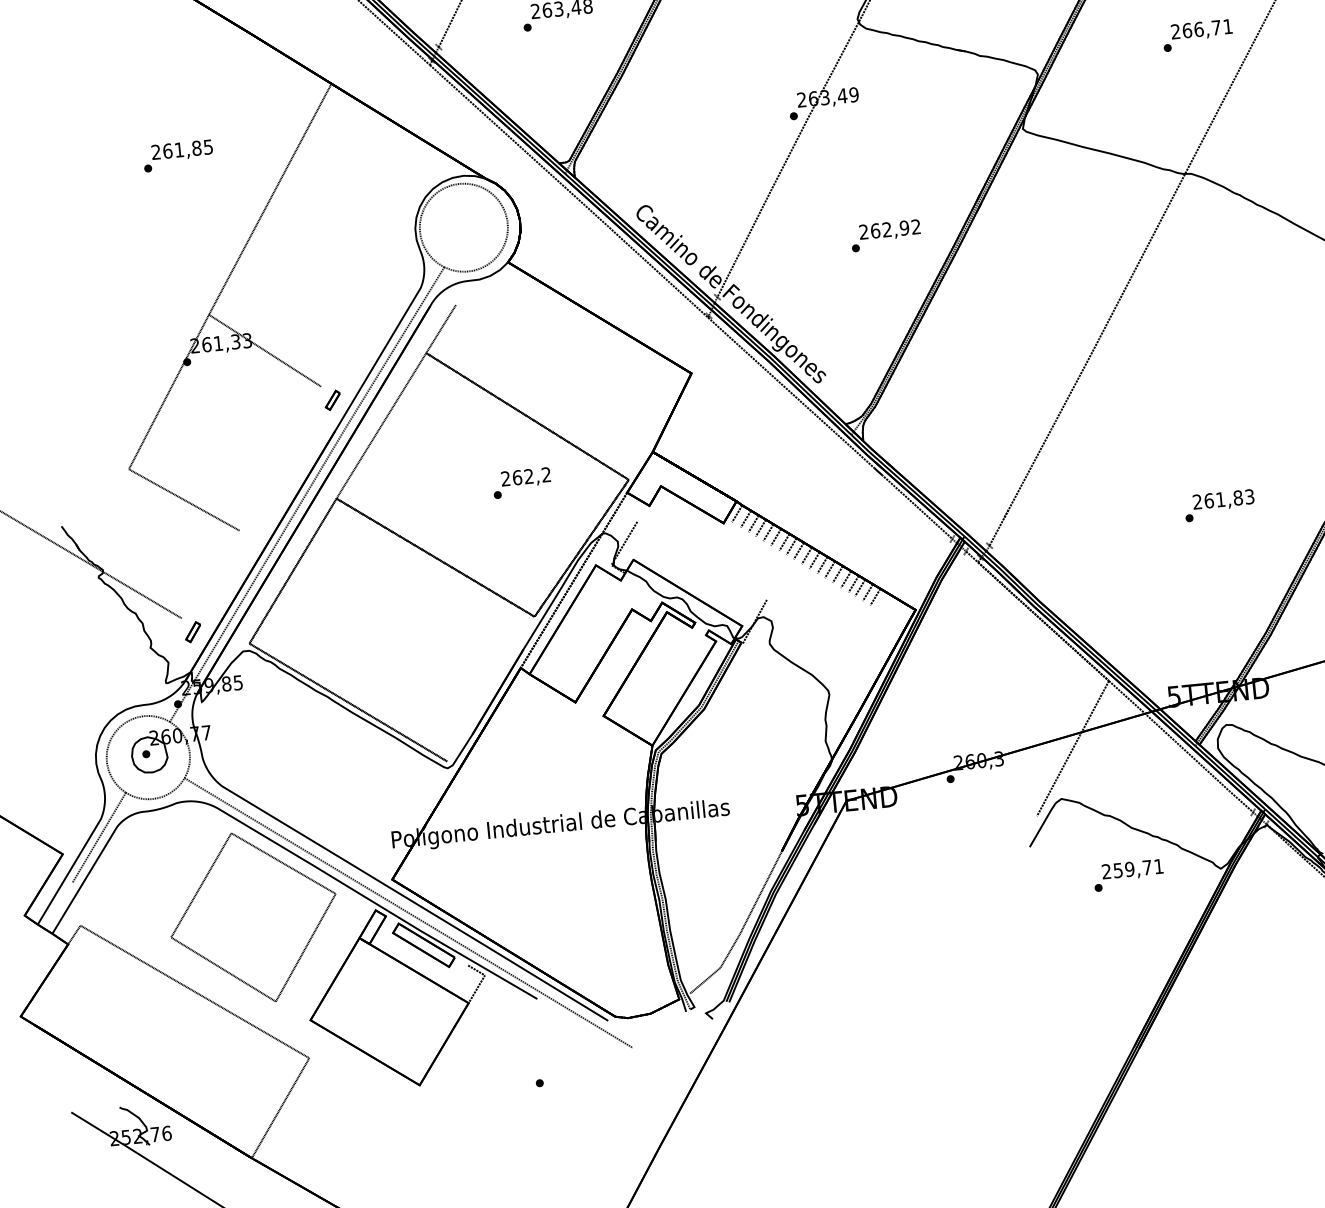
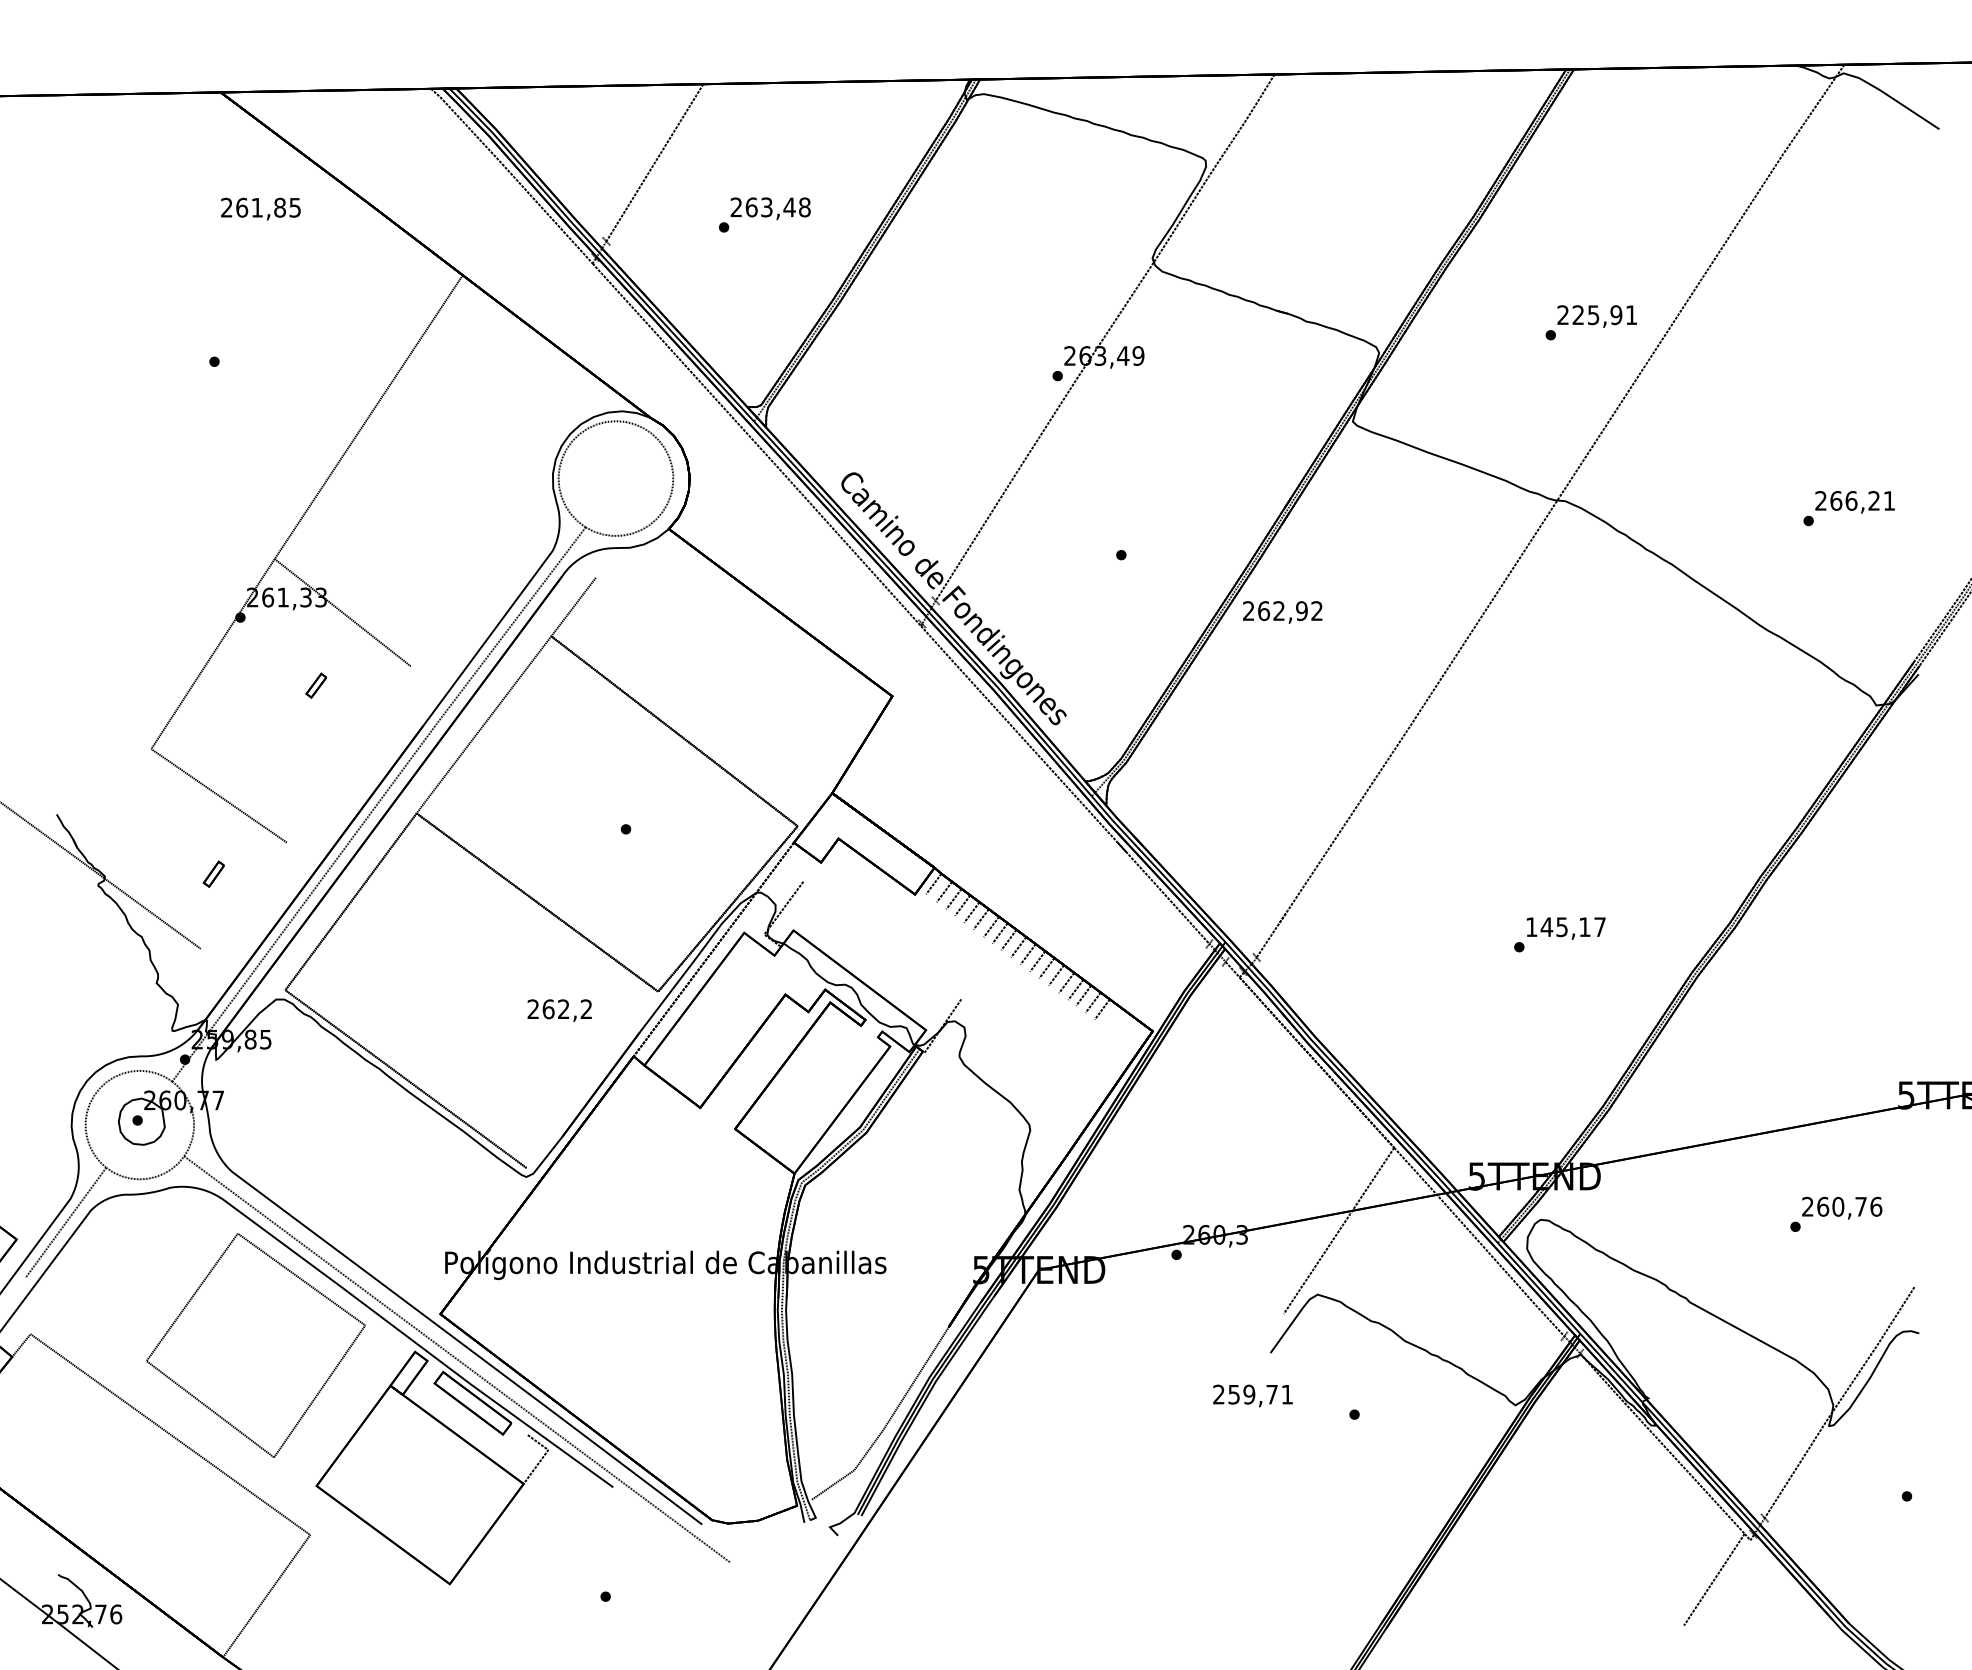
text: (1201, 29) -> (1597, 315), 266,71 -> 225,91
text: (181, 150) -> (260, 208), moved
text: (889, 230) -> (1282, 612), moved
part: (332, 400) -> (315, 685), moved
text: (525, 477) -> (559, 1010), moved
text: (1223, 499) -> (1565, 927), 261,83 -> 145,17
part: (192, 631) -> (213, 873), moved
text: (1132, 869) -> (1252, 1395), moved

